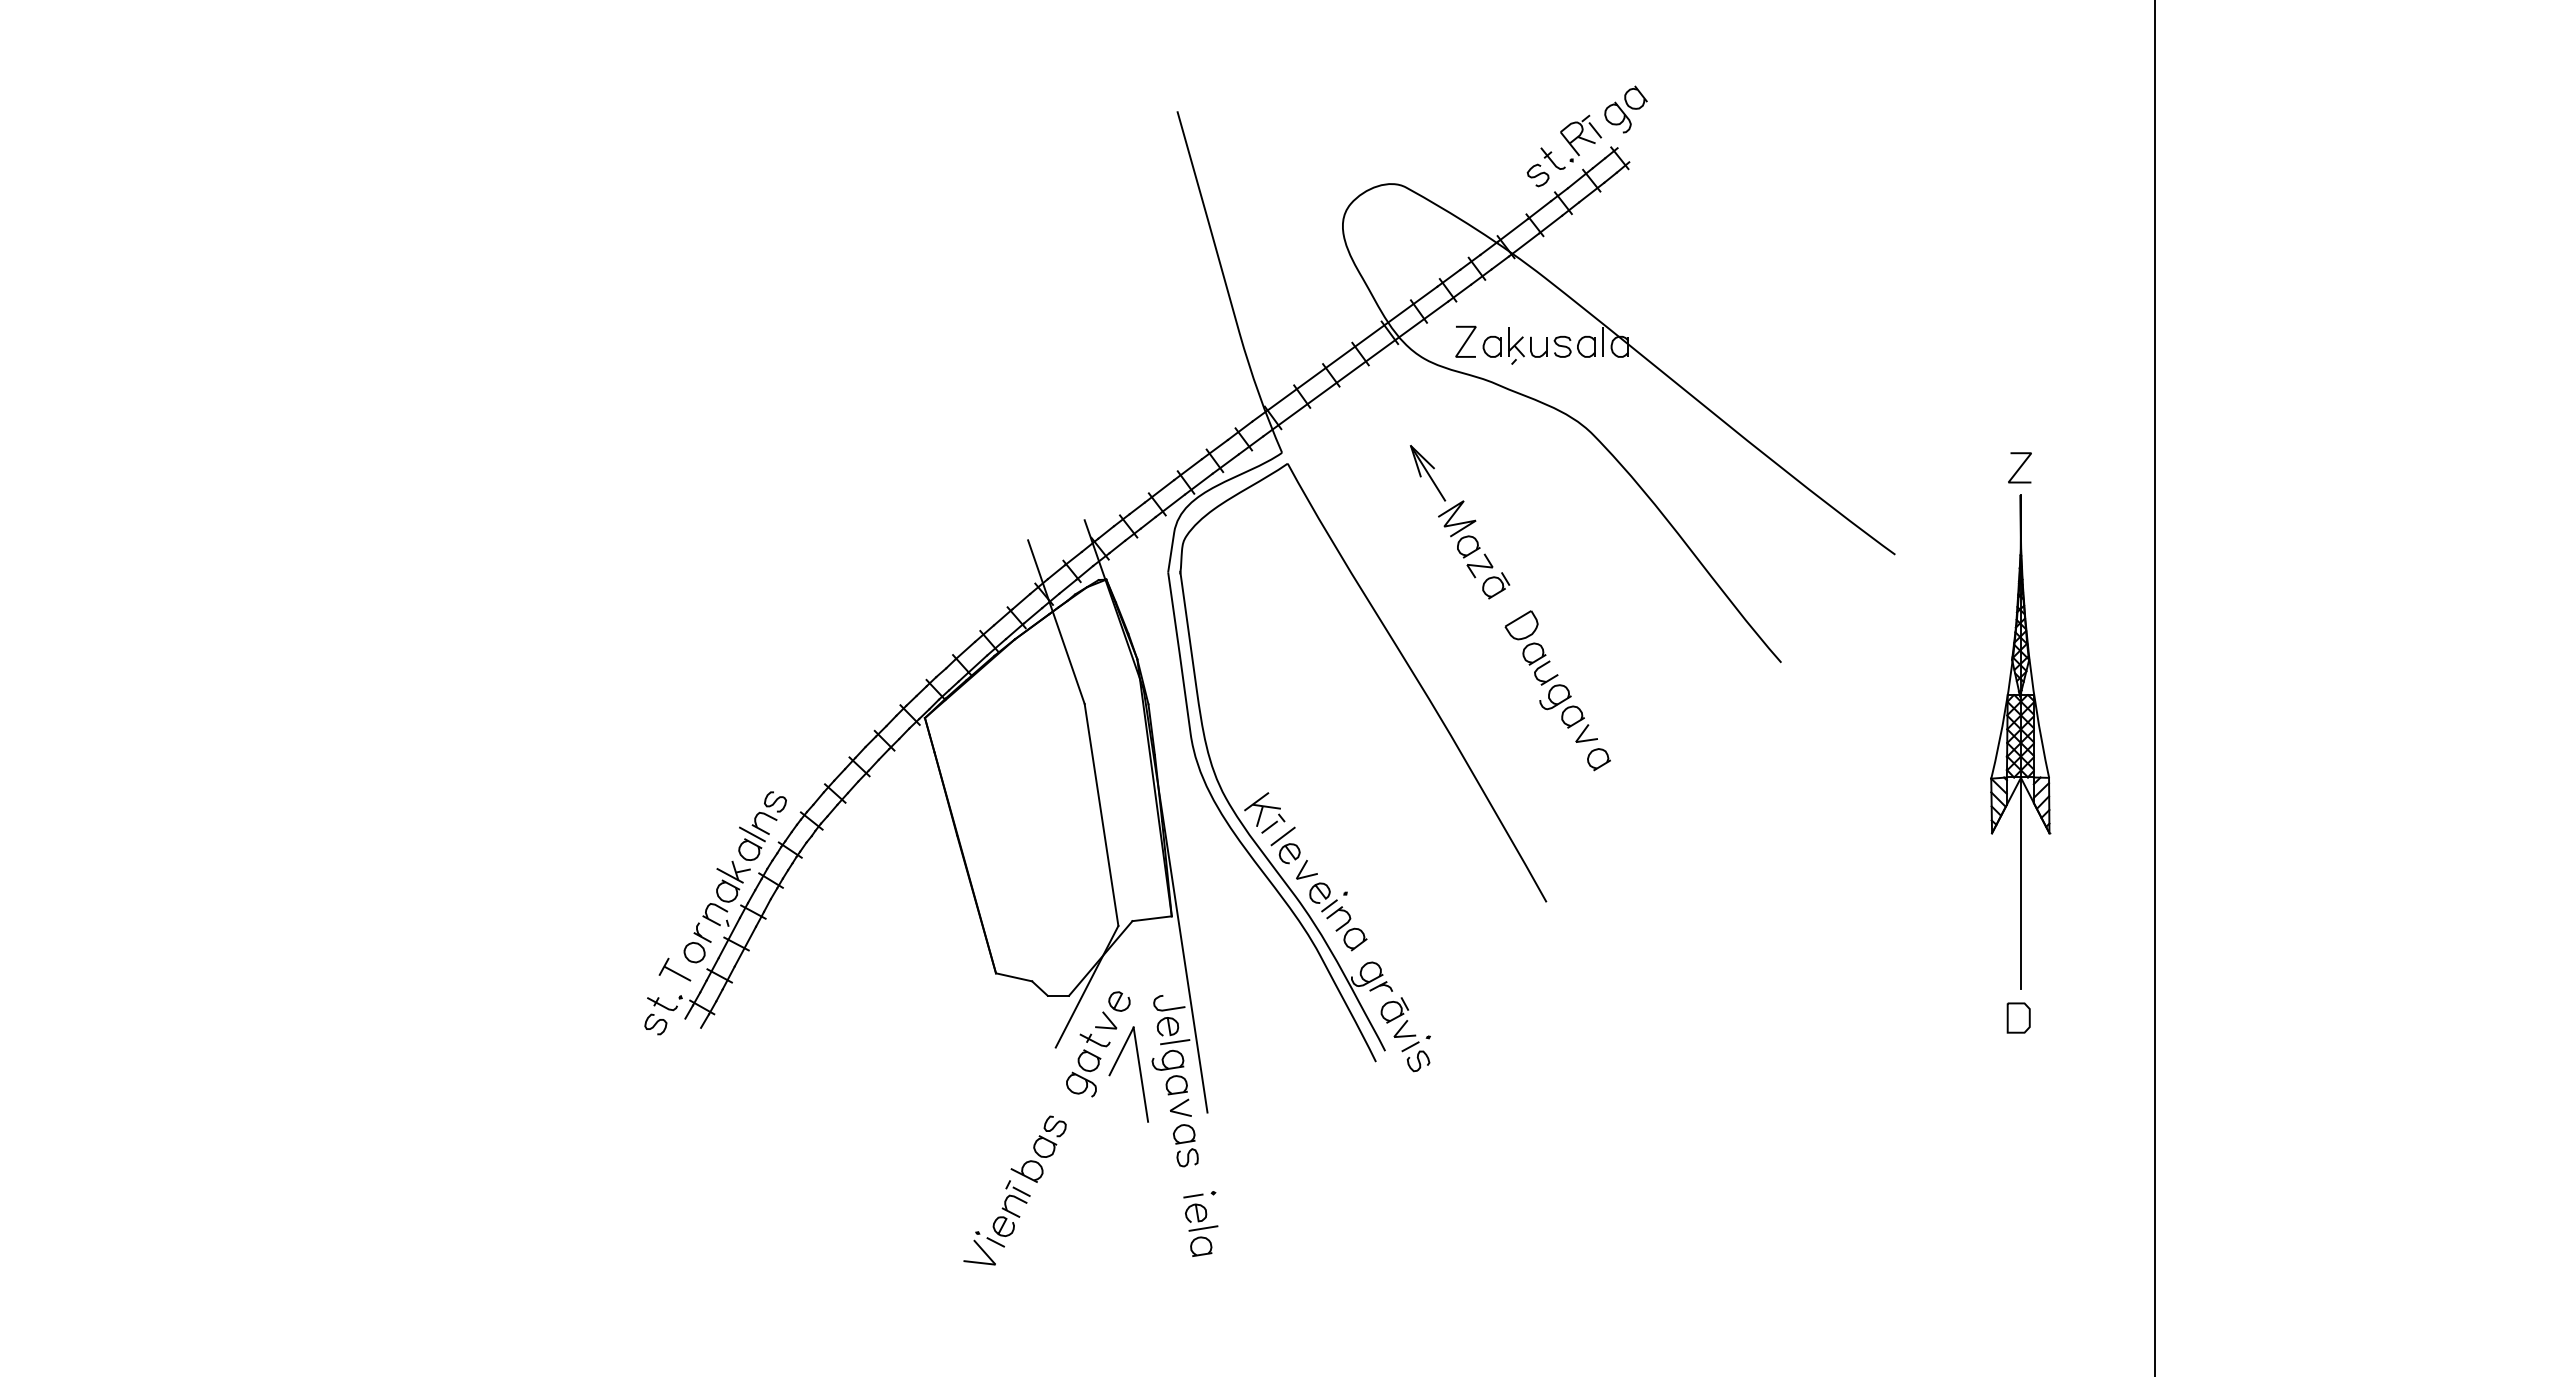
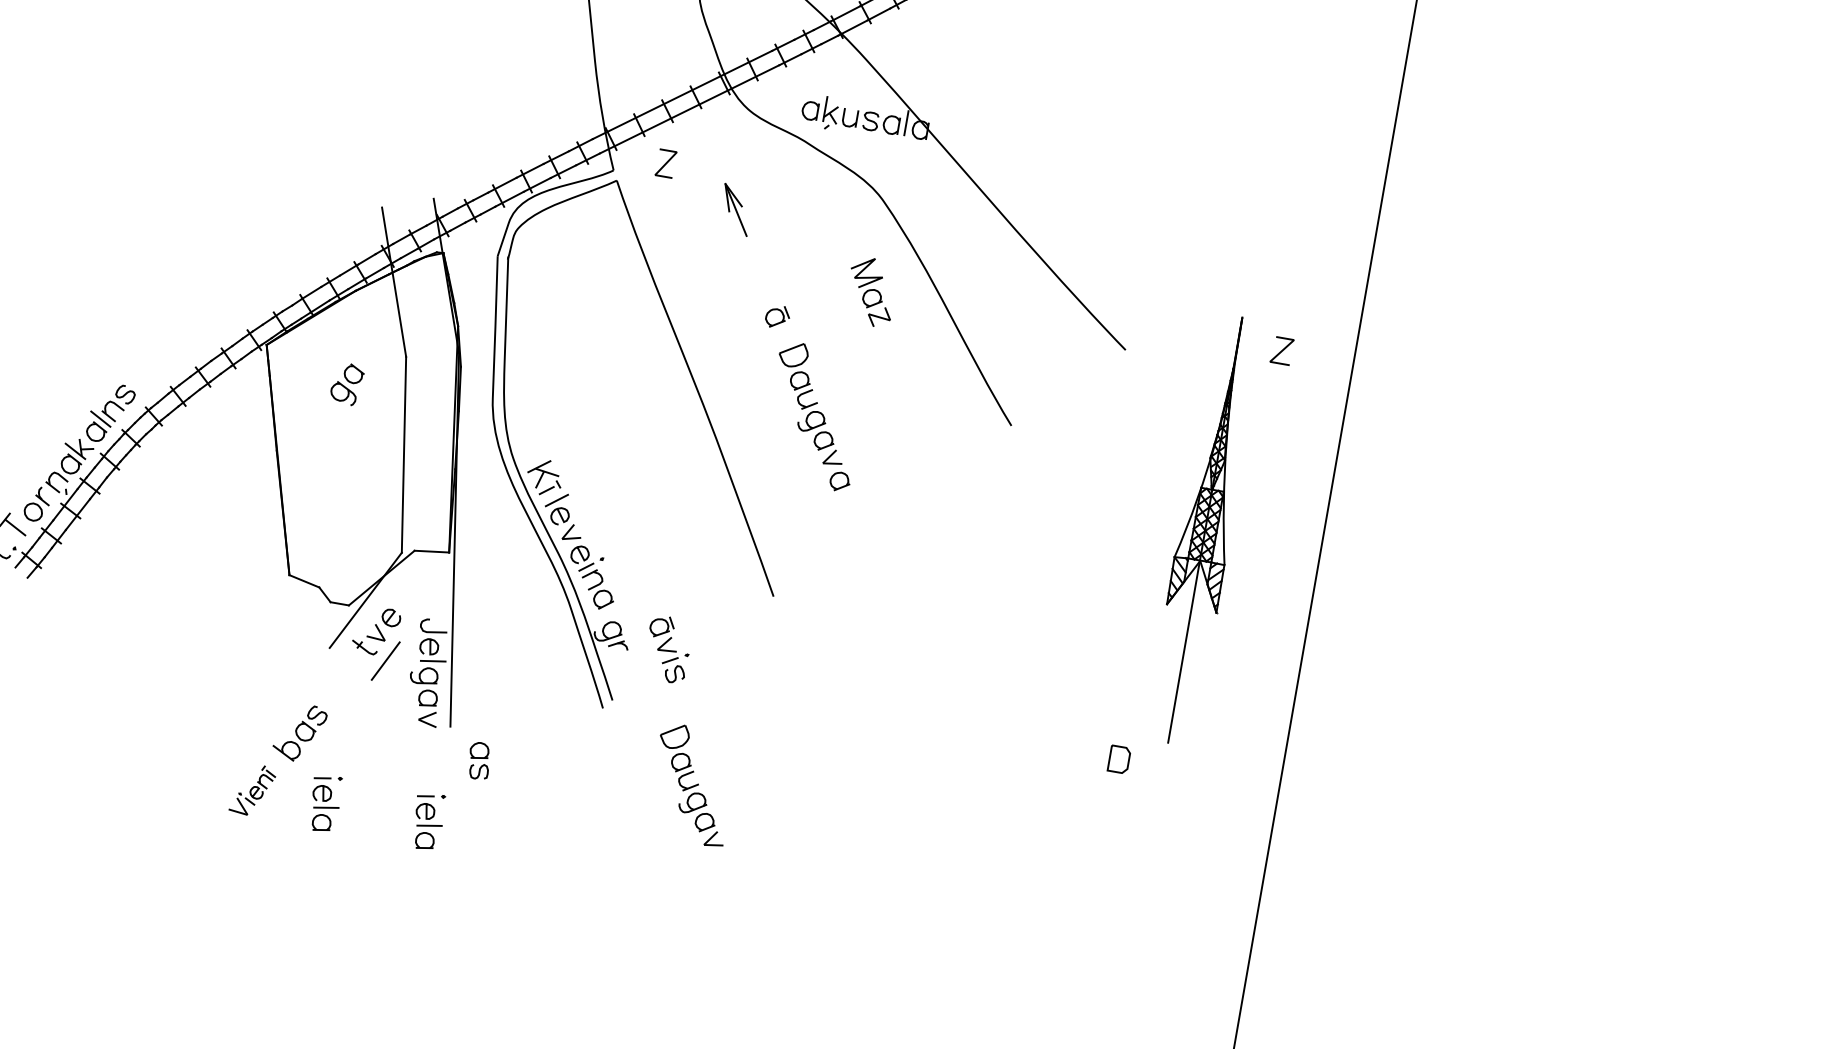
line: (1465, 341) -> (665, 163), moved
line: (2019, 467) -> (1281, 350), moved
part: (1465, 539) -> (871, 292), moved
part: (2018, 1017) -> (1119, 759), moved
part: (1405, 1034) -> (667, 649), moved
part: (1083, 1073) -> (347, 384), moved
line: (1140, 1074) -> (398, 683), removed
part: (1491, 1130) -> (692, 784), added
part: (1185, 1145) -> (479, 760), moved
part: (996, 1222) -> (252, 789), size x0.7
part: (1080, 1223) -> (324, 802), added

